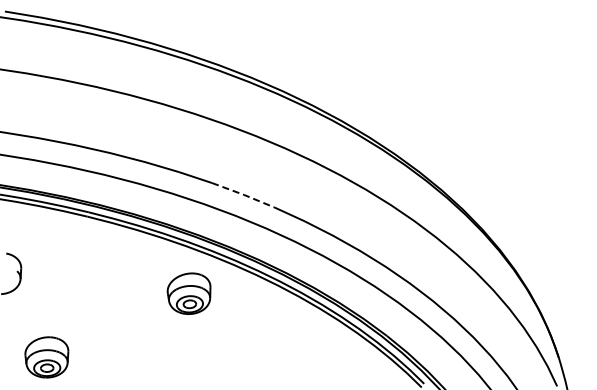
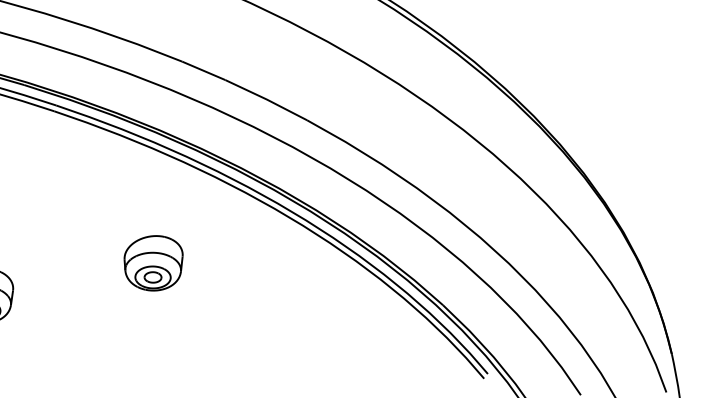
line: (244, 194) -> (267, 99), dashed -> solid
part: (188, 293) -> (152, 262), moved

